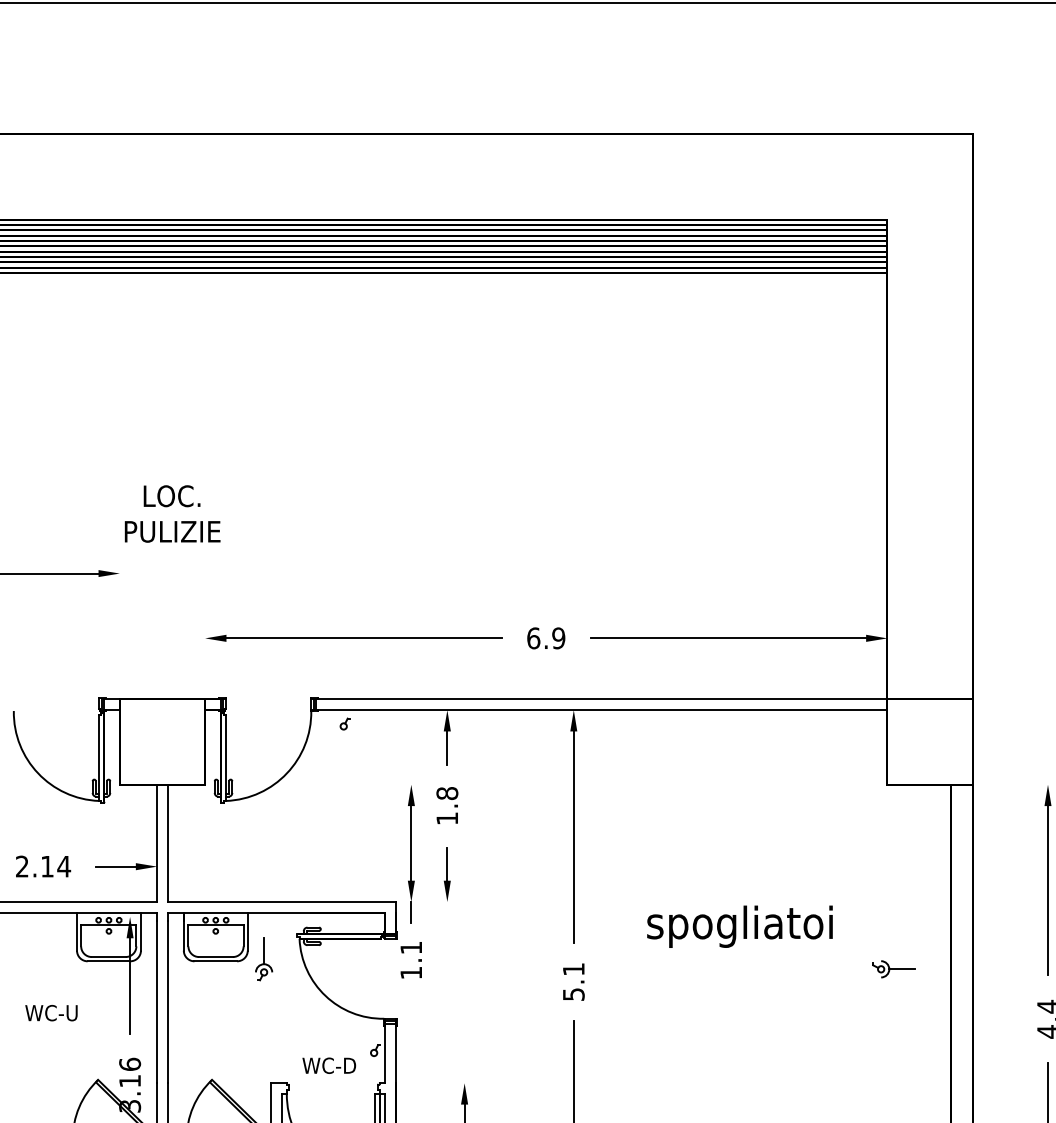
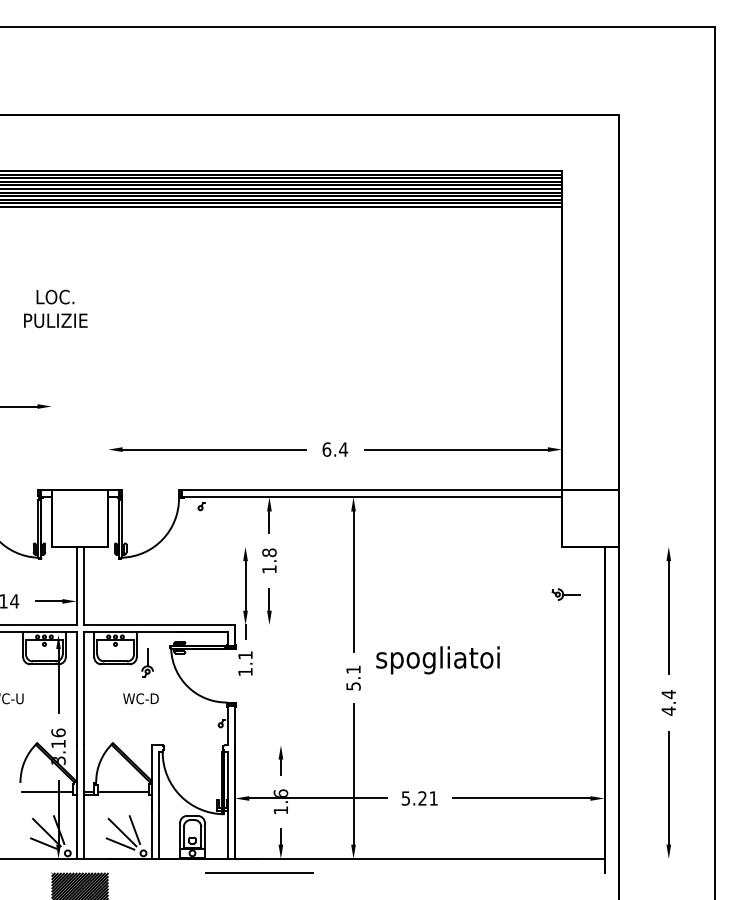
text: (172, 513) -> (55, 308), moved
text: (558, 638) -> (343, 449), 6.9 -> 6.4
text: (739, 926) -> (437, 660), moved
part: (892, 969) -> (565, 594), moved
text: (328, 1065) -> (140, 698), moved

